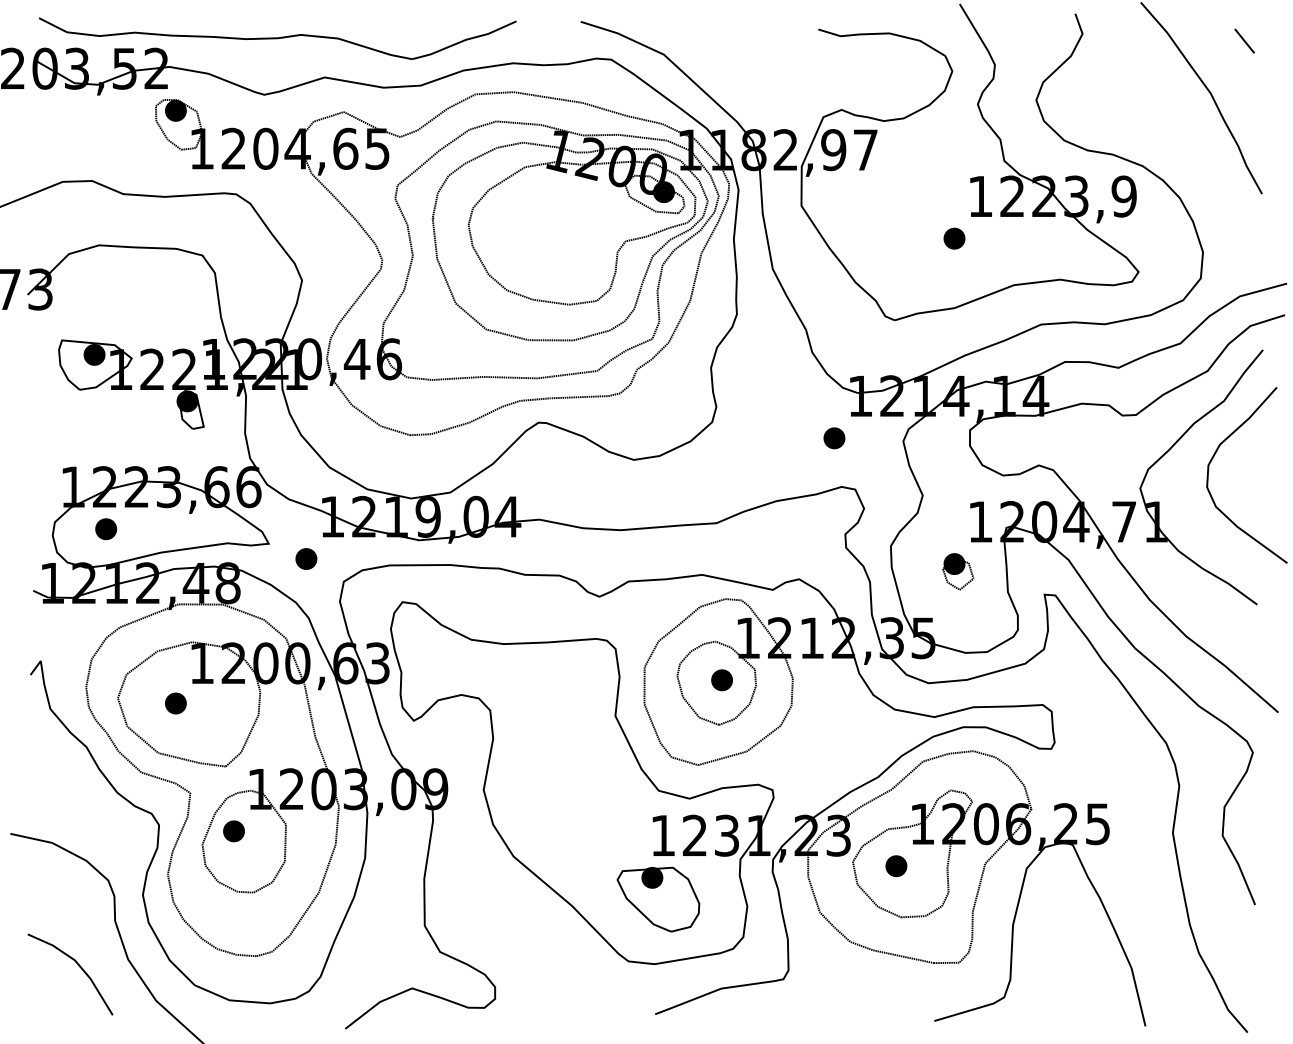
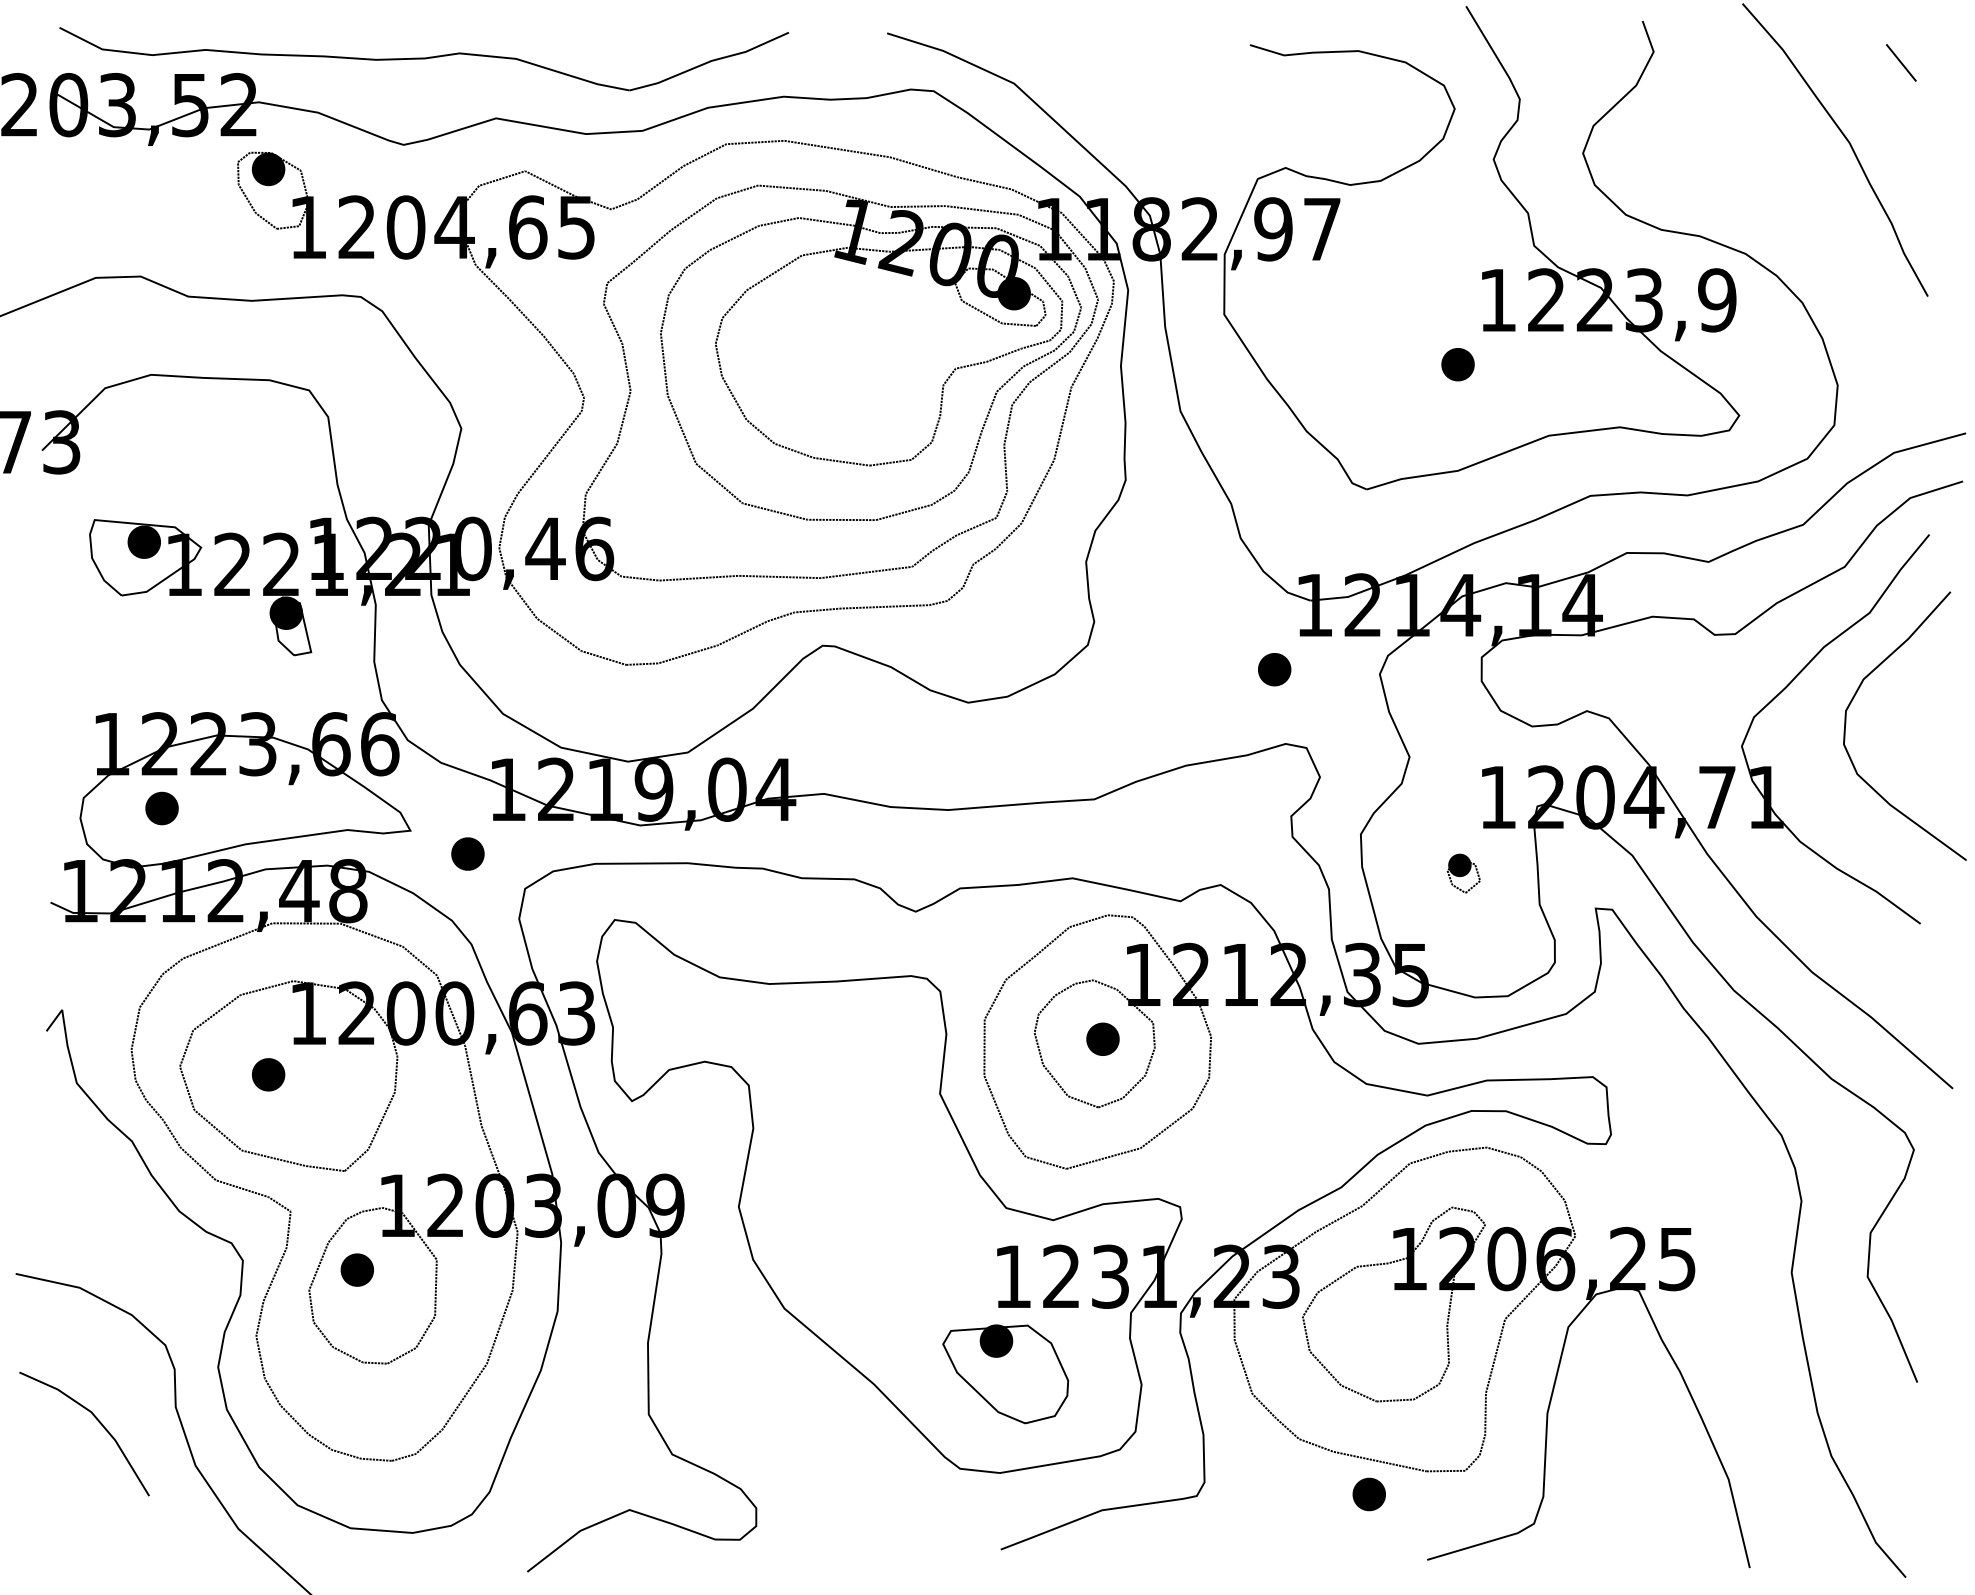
part: (958, 571) -> (1464, 873), size x0.7
part: (896, 866) -> (1369, 1494), moved
line: (78, 966) -> (96, 1421), moved

